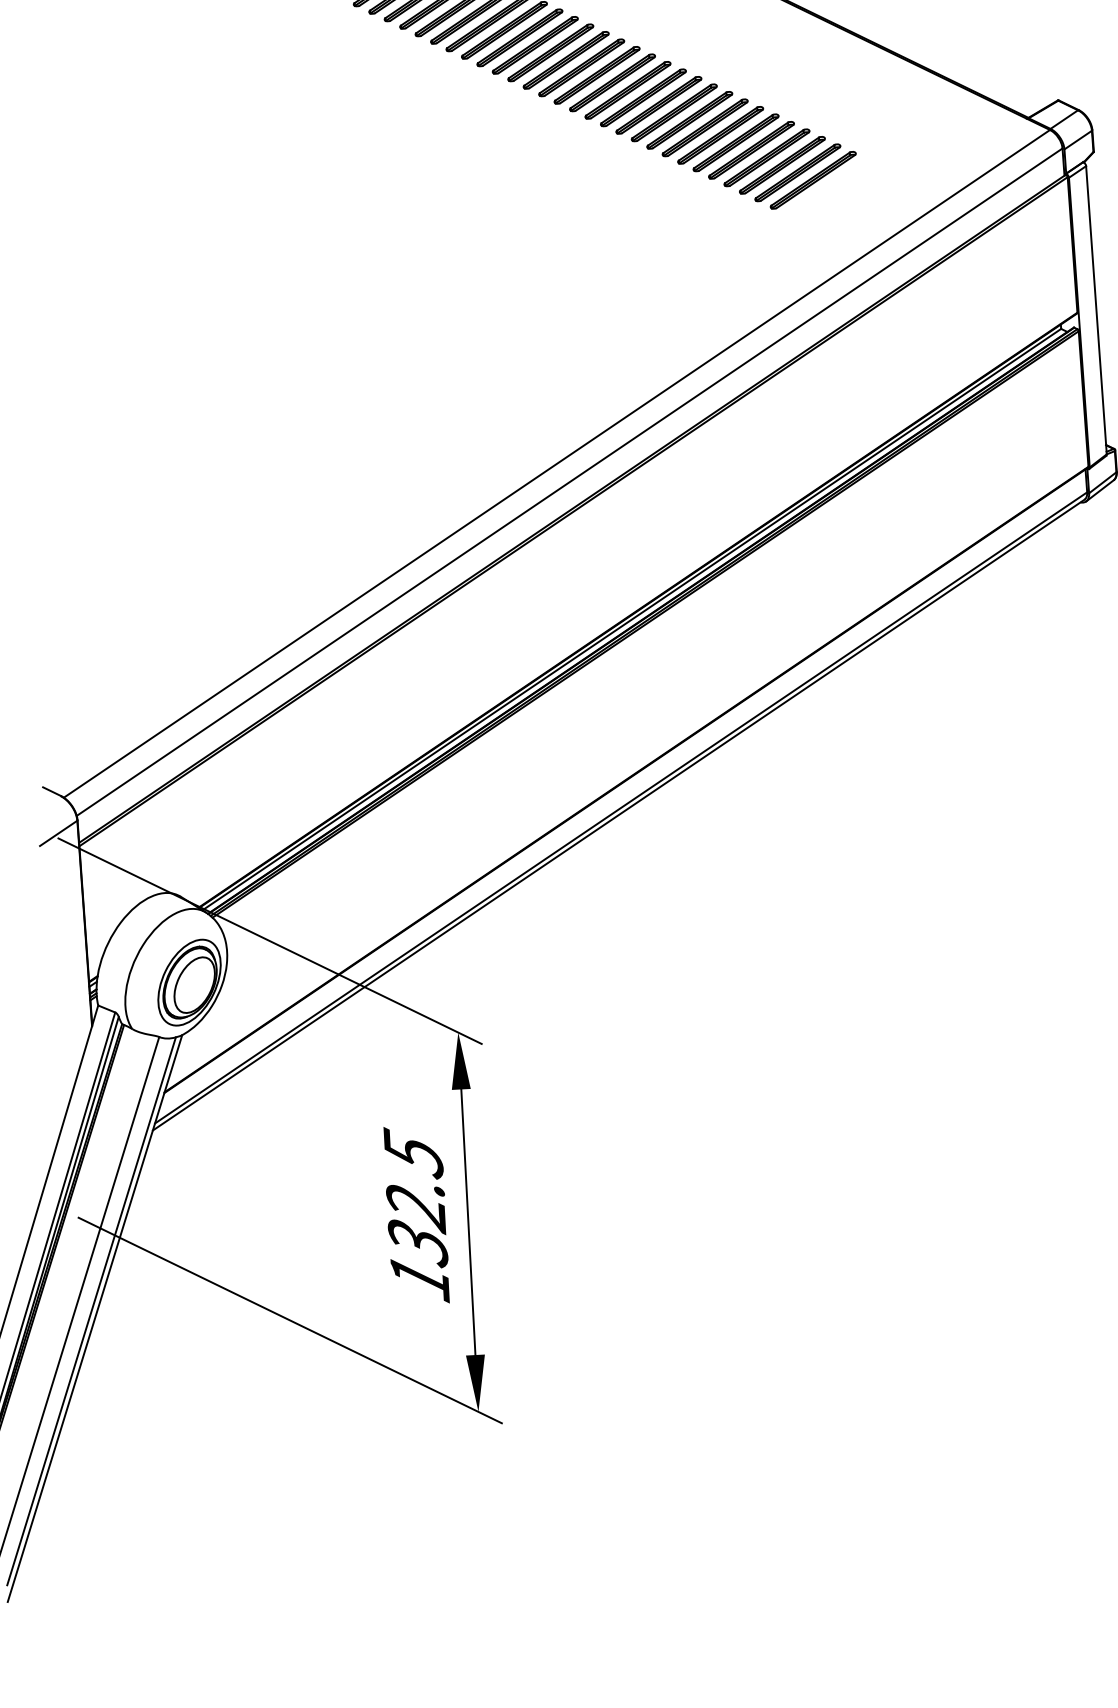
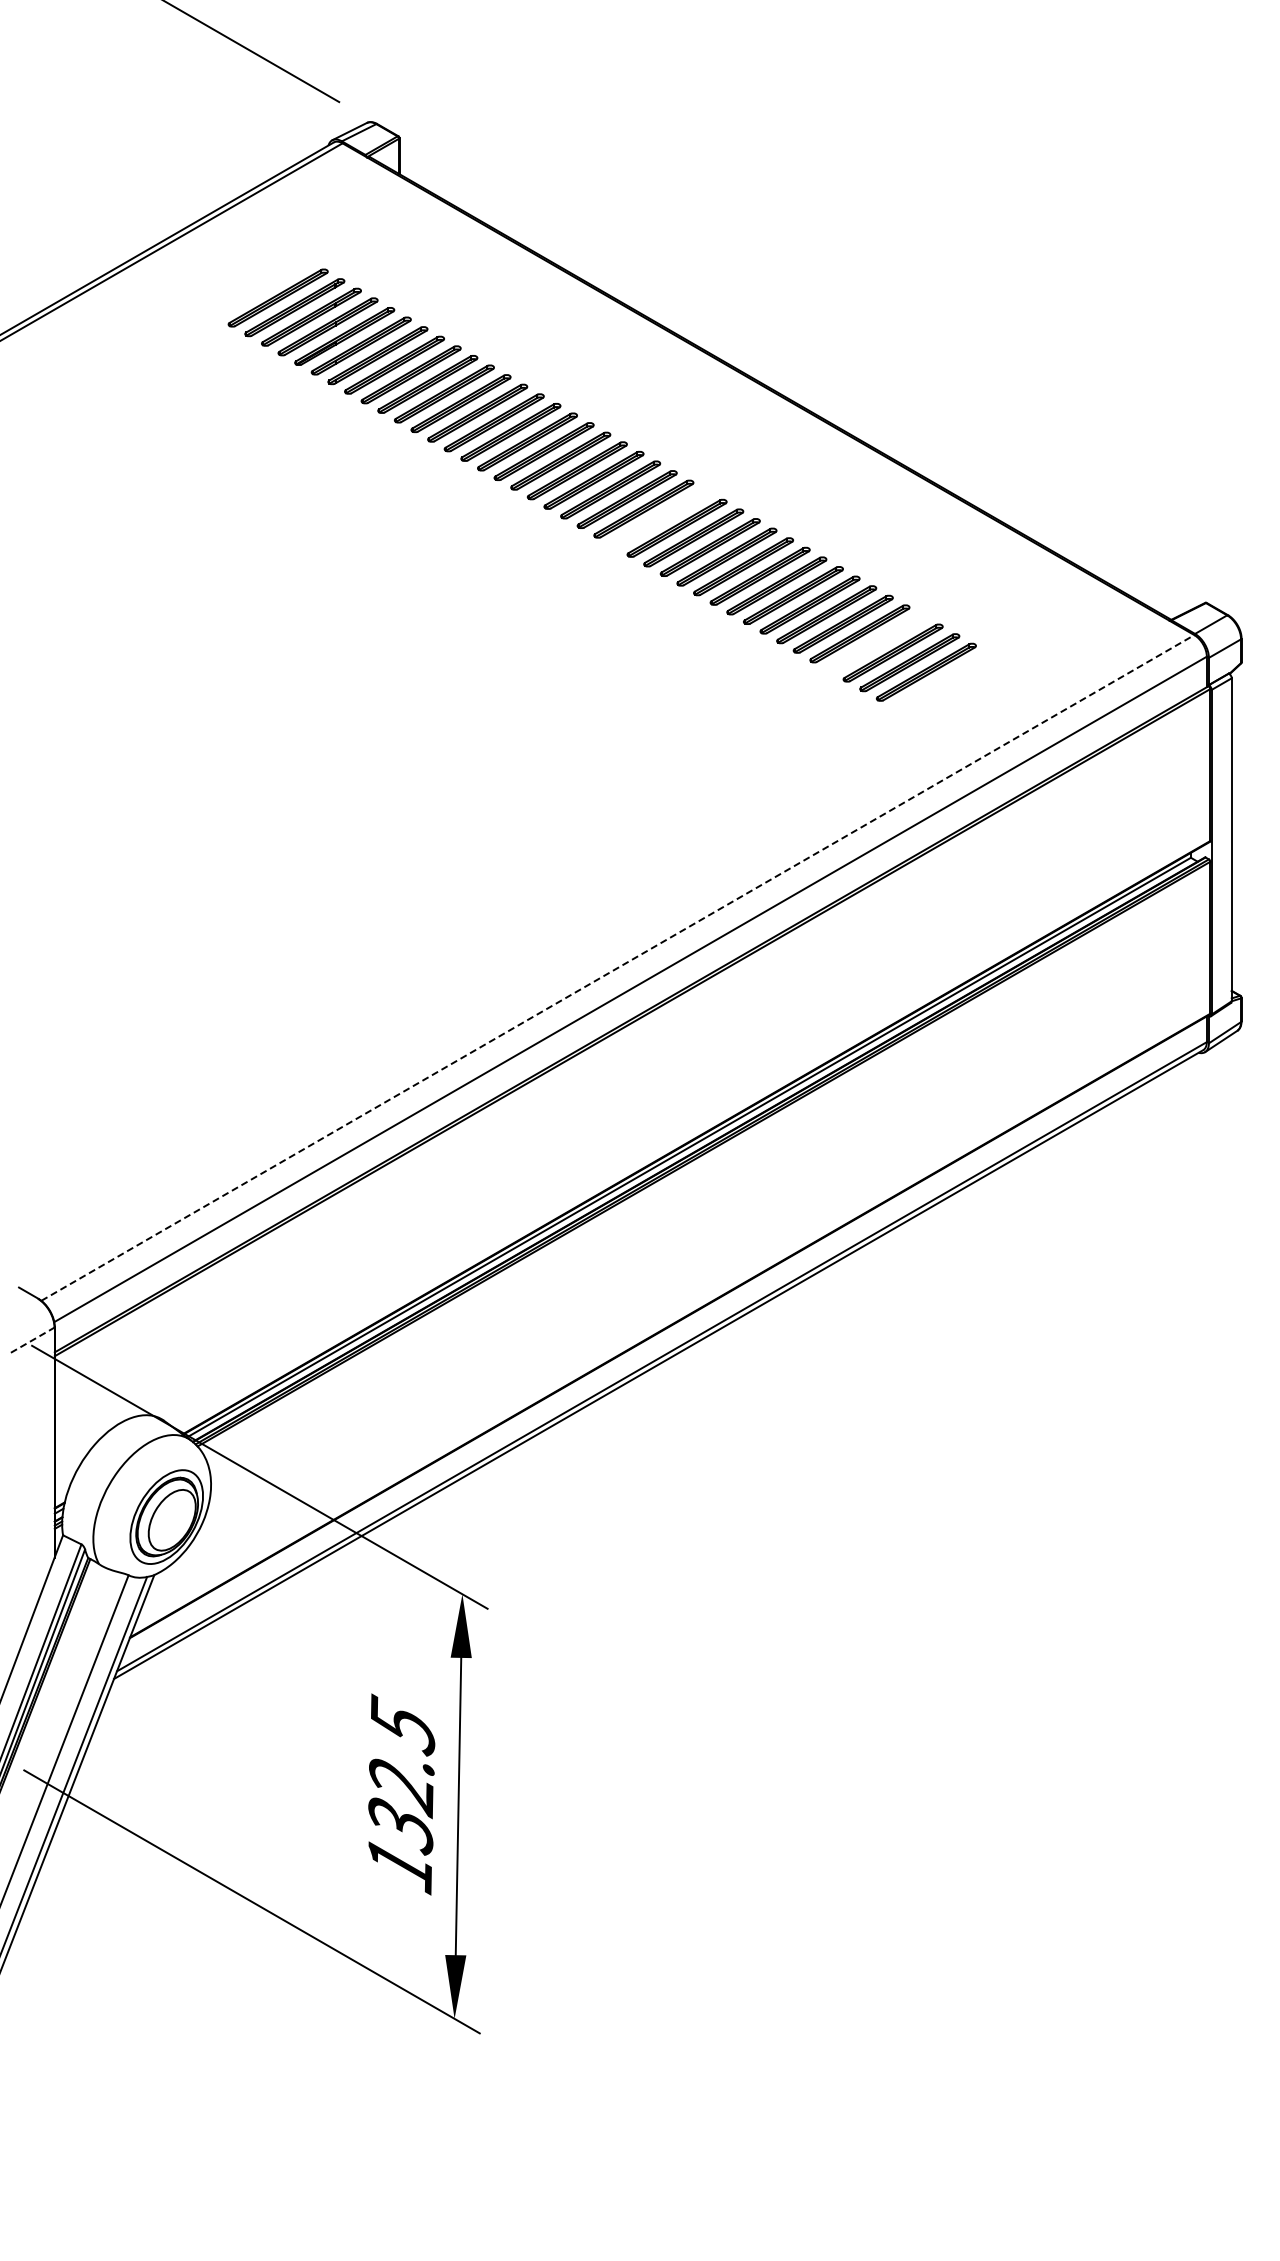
part: (566, 60) -> (660, 518), removed
part: (766, 157) -> (876, 643), removed
line: (556, 463) -> (617, 967), solid -> dashed
line: (59, 832) -> (33, 1339), solid -> dashed

